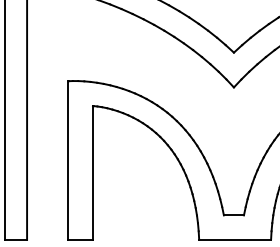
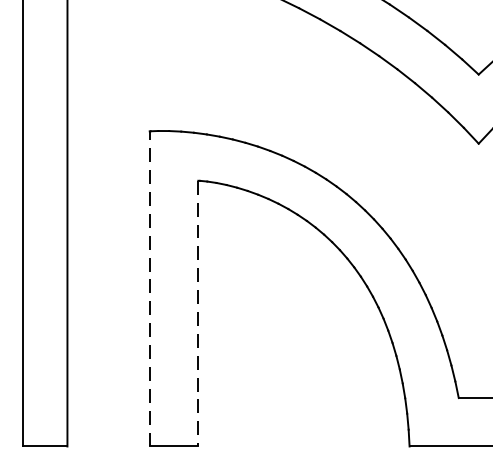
line: (68, 159) -> (149, 286), solid -> dashed
line: (92, 172) -> (197, 312), solid -> dashed

